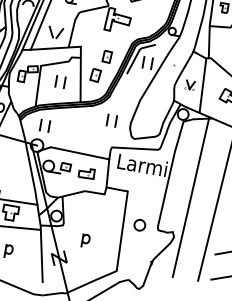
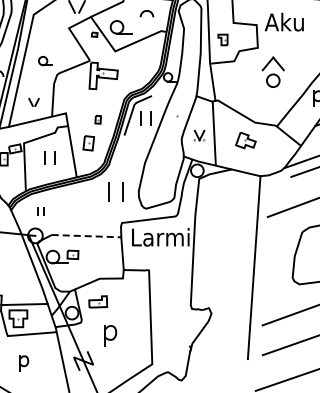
part: (55, 32) -> (33, 102), size x0.6
part: (106, 56) -> (97, 119), size x0.6
part: (111, 120) -> (116, 192), size x1.4
part: (44, 125) -> (40, 211), size x0.6
line: (80, 153) -> (86, 236), solid -> dashed
part: (87, 173) -> (98, 301), moved
line: (191, 196) -> (223, 263), removed
part: (139, 224) -> (169, 306), removed
part: (85, 240) -> (110, 335), size x1.4

